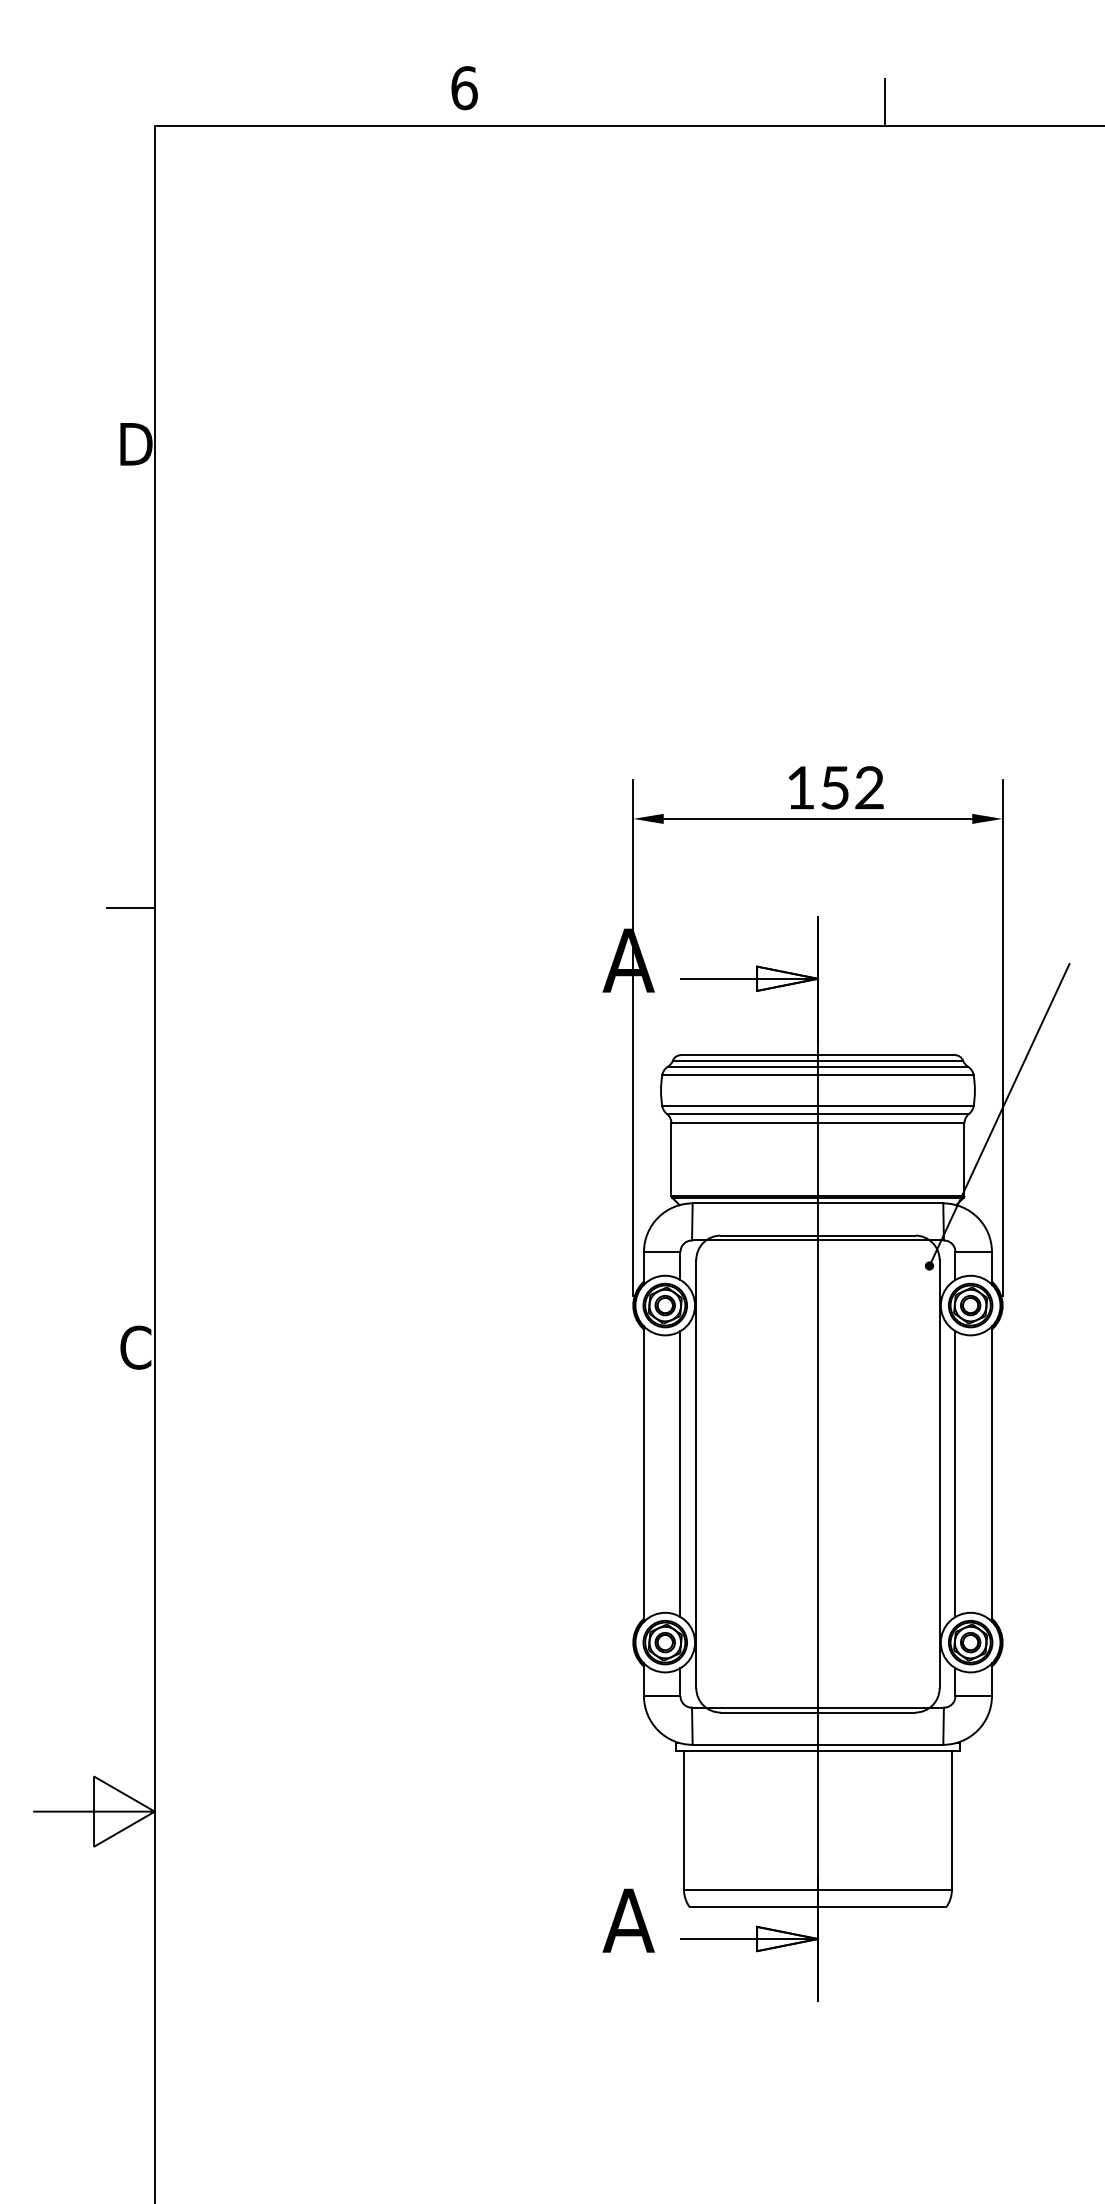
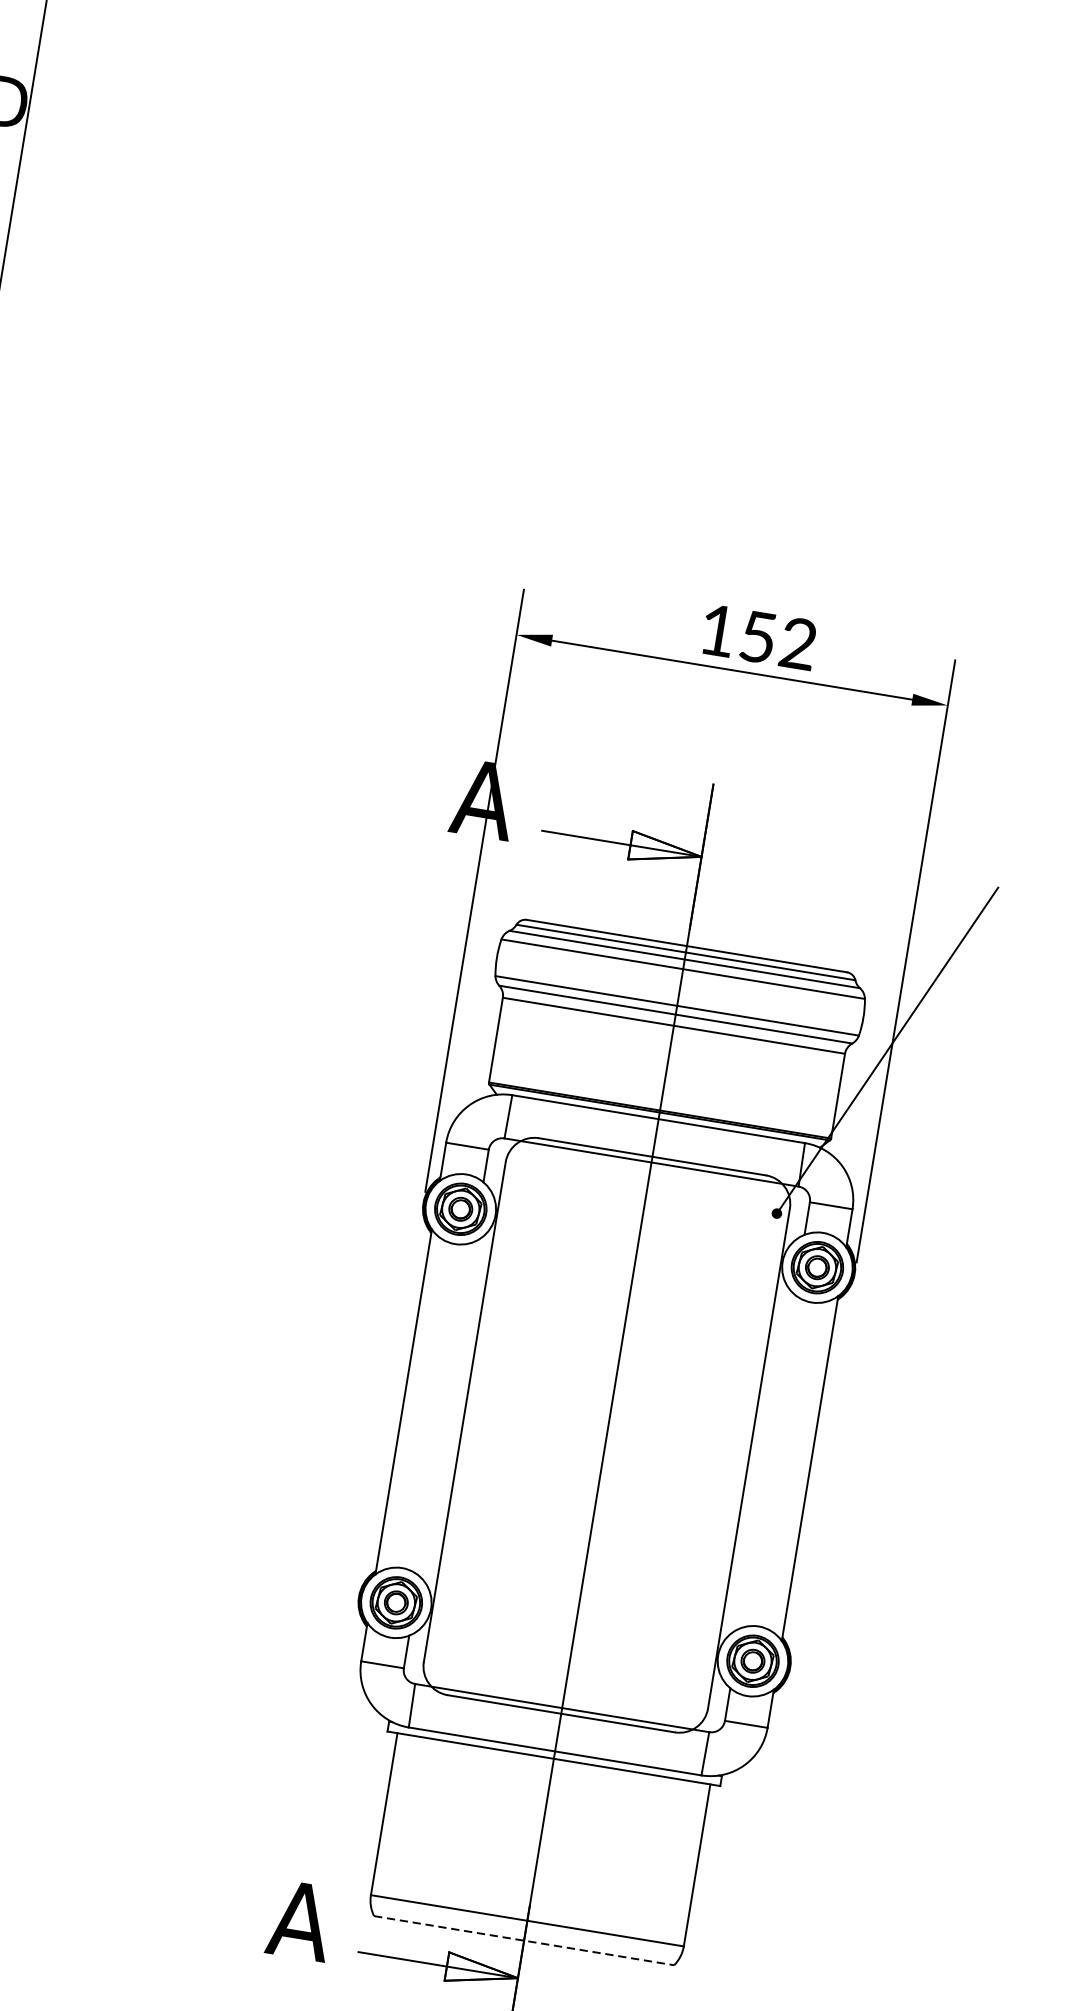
line: (680, 1473) -> (446, 1408), removed
line: (955, 1473) -> (767, 1460), removed
line: (818, 1906) -> (524, 1940), solid -> dashed

